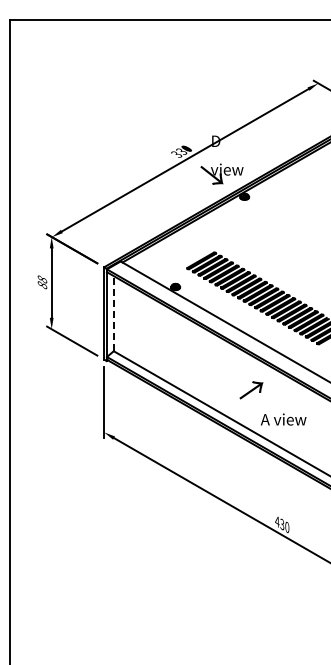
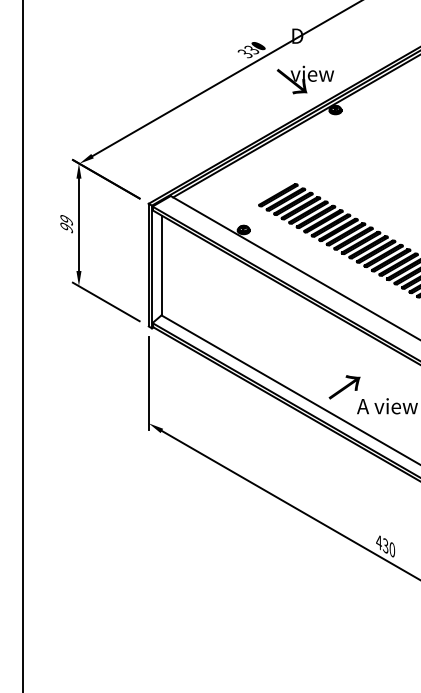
text: (42, 282) -> (66, 223), 88 -> 99
line: (113, 313) -> (161, 265), dashed -> solid
text: (251, 390) -> (344, 387), moved

